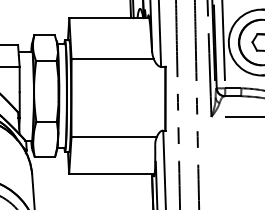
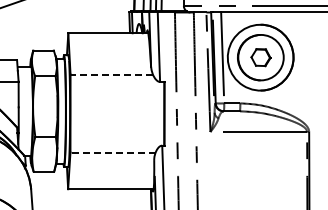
line: (112, 59) -> (111, 74), solid -> dashed
line: (114, 137) -> (113, 152), solid -> dashed

